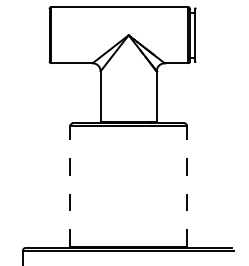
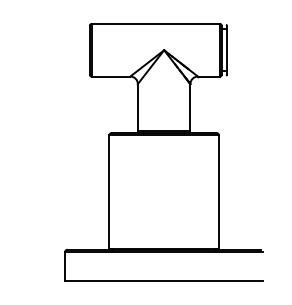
line: (70, 186) -> (109, 192), dashed -> solid
line: (186, 186) -> (218, 192), dashed -> solid

